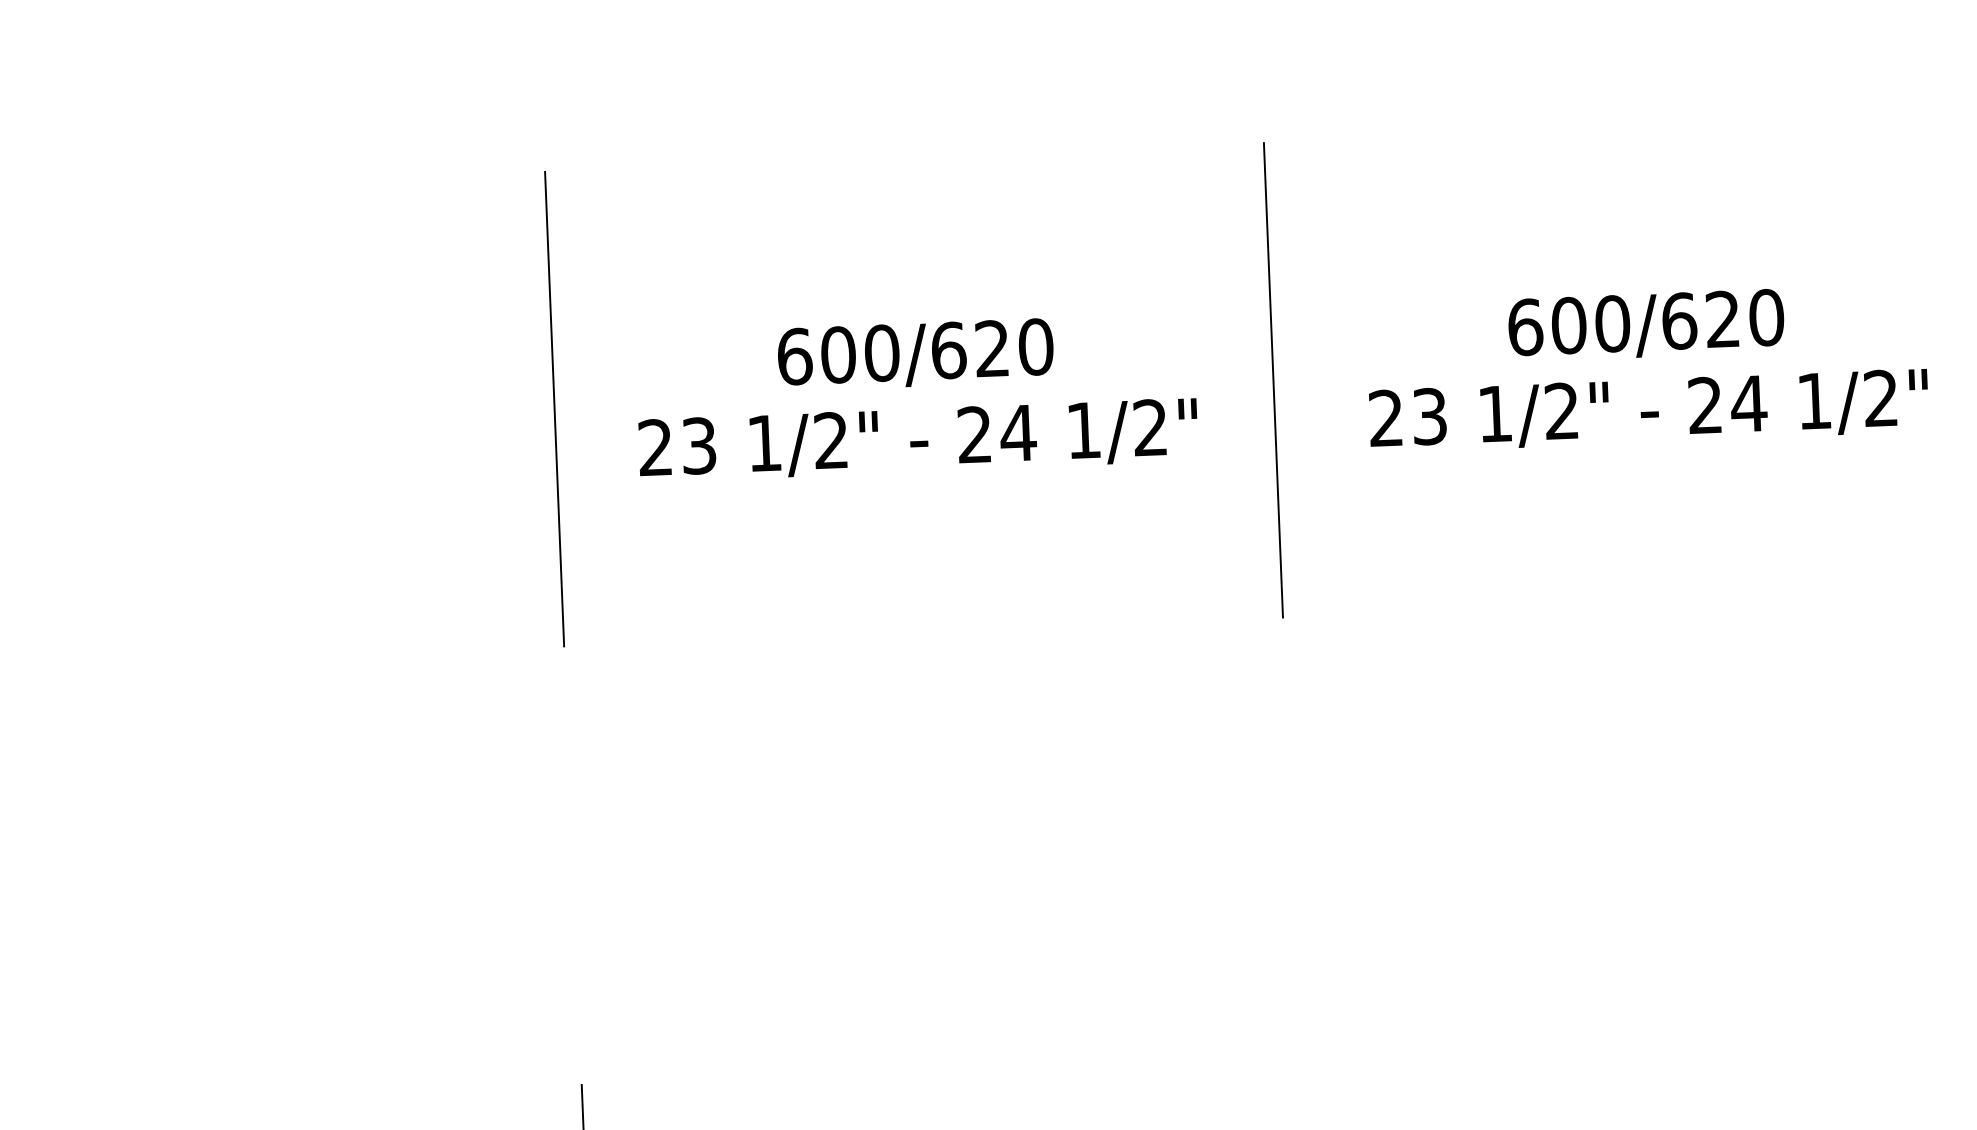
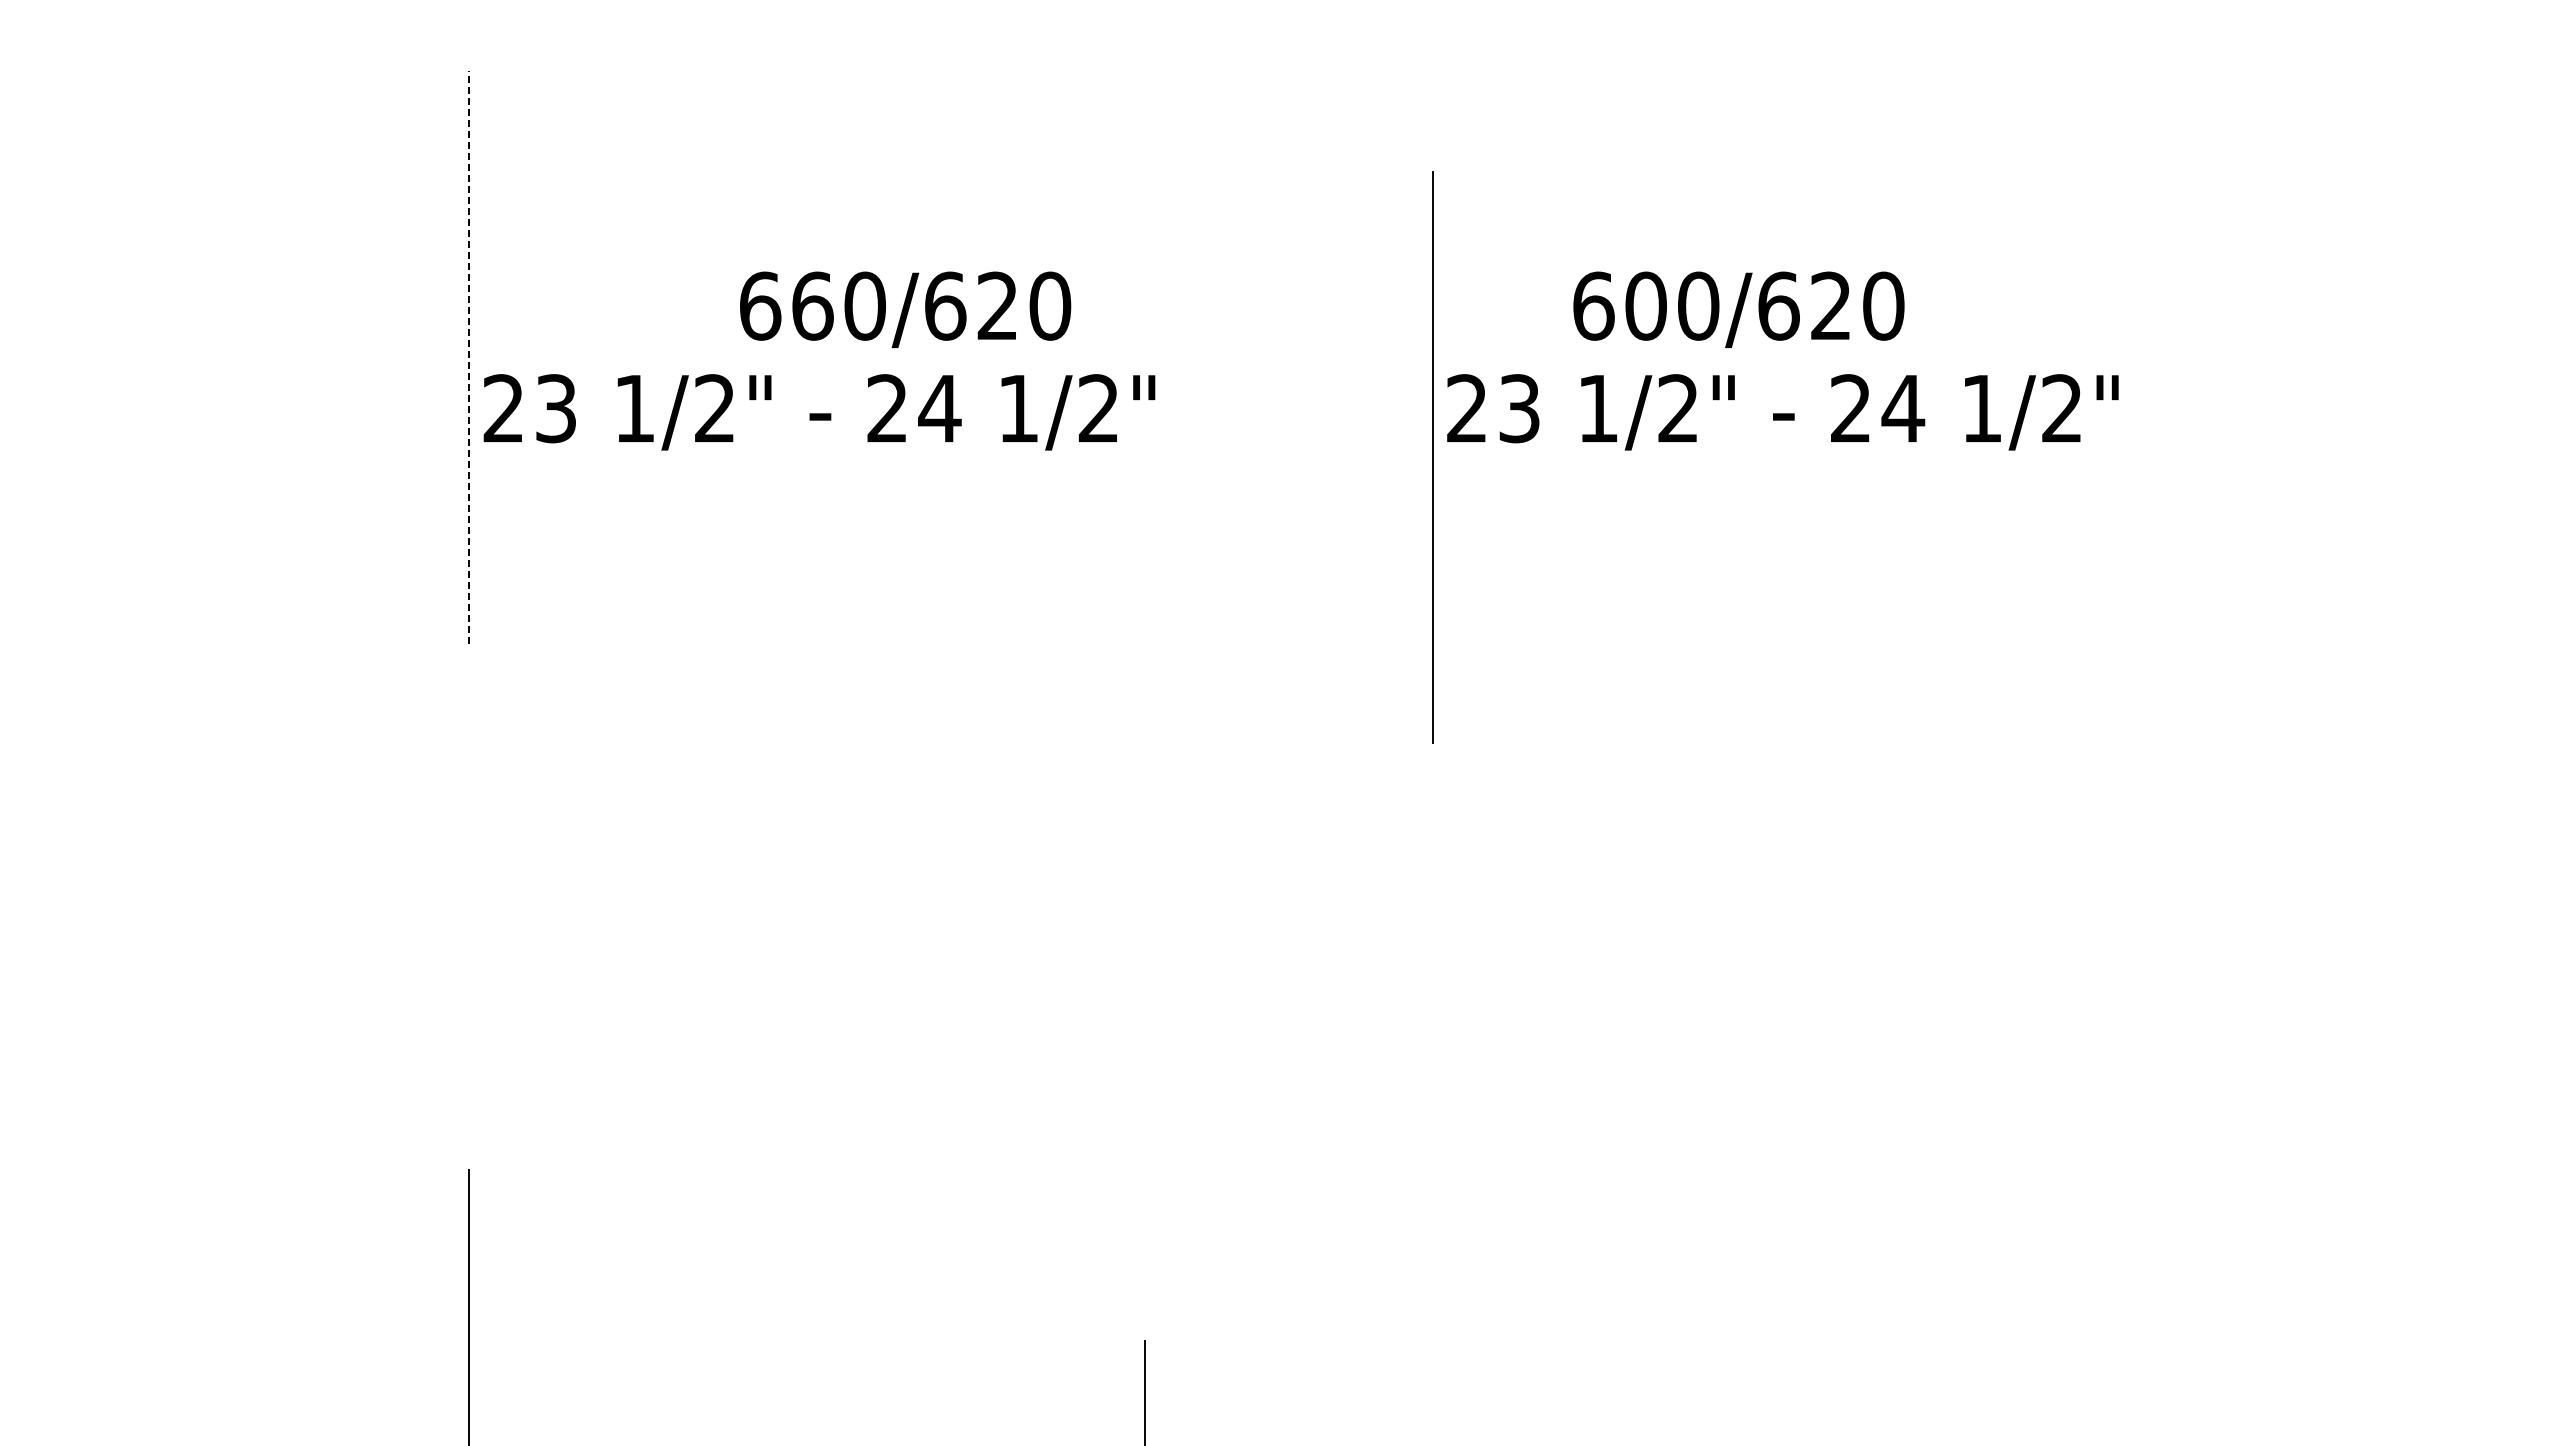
text: (1646, 325) -> (1738, 309), moved
text: (838, 354) -> (812, 305), 600/620 -> 660/620
line: (1273, 380) -> (1432, 457), moved
line: (554, 409) -> (469, 357), solid -> dashed
text: (918, 440) -> (819, 412), moved

